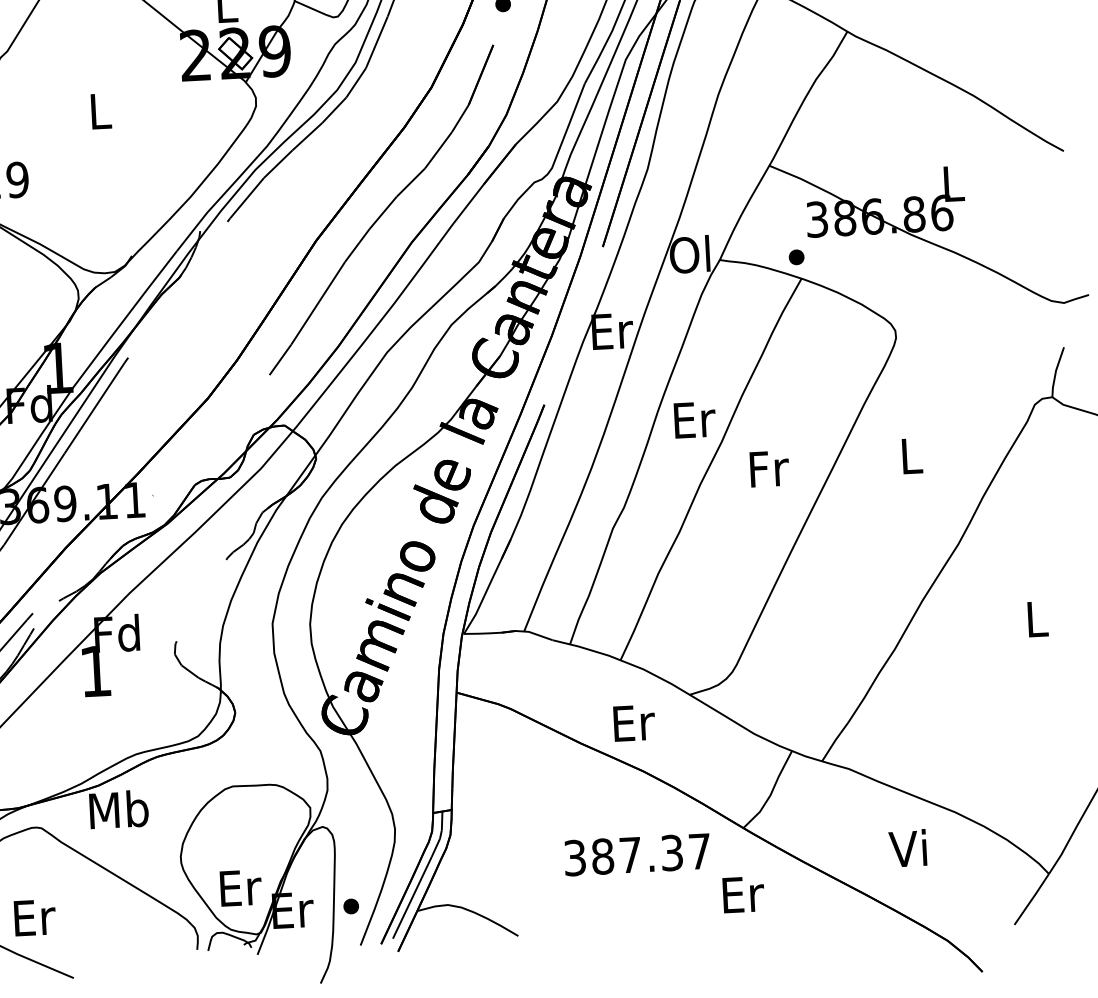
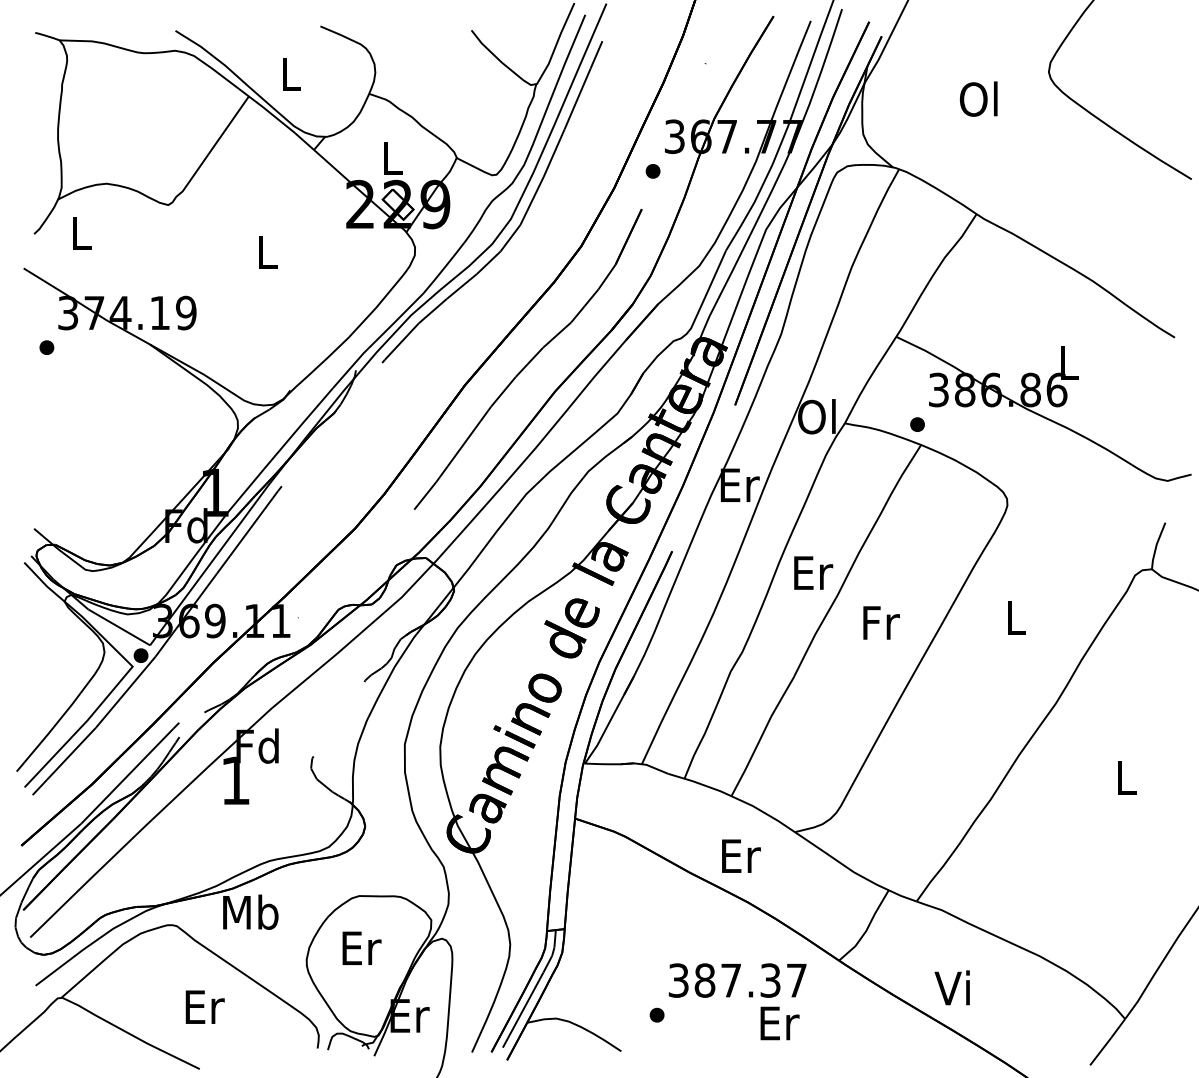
text: (907, 847) -> (951, 987), moved
text: (240, 887) -> (361, 947), moved
text: (743, 894) -> (779, 1023), moved
part: (350, 905) -> (656, 1014), moved
text: (34, 917) -> (204, 1006), moved

